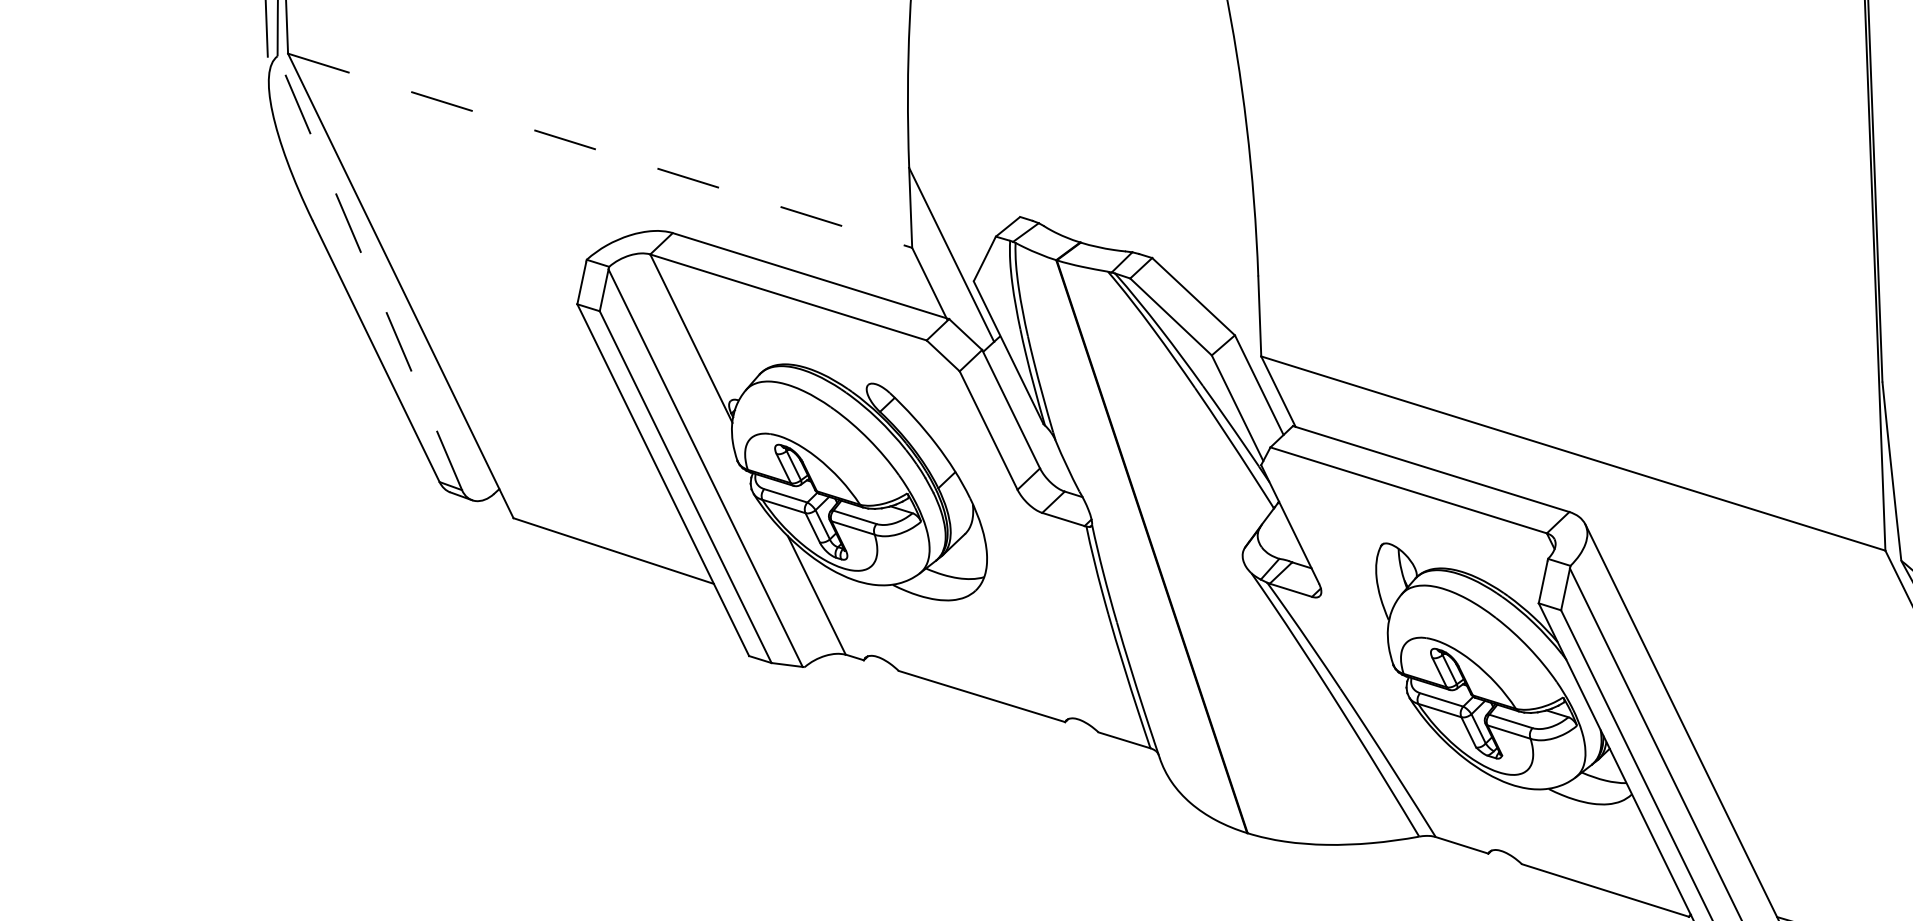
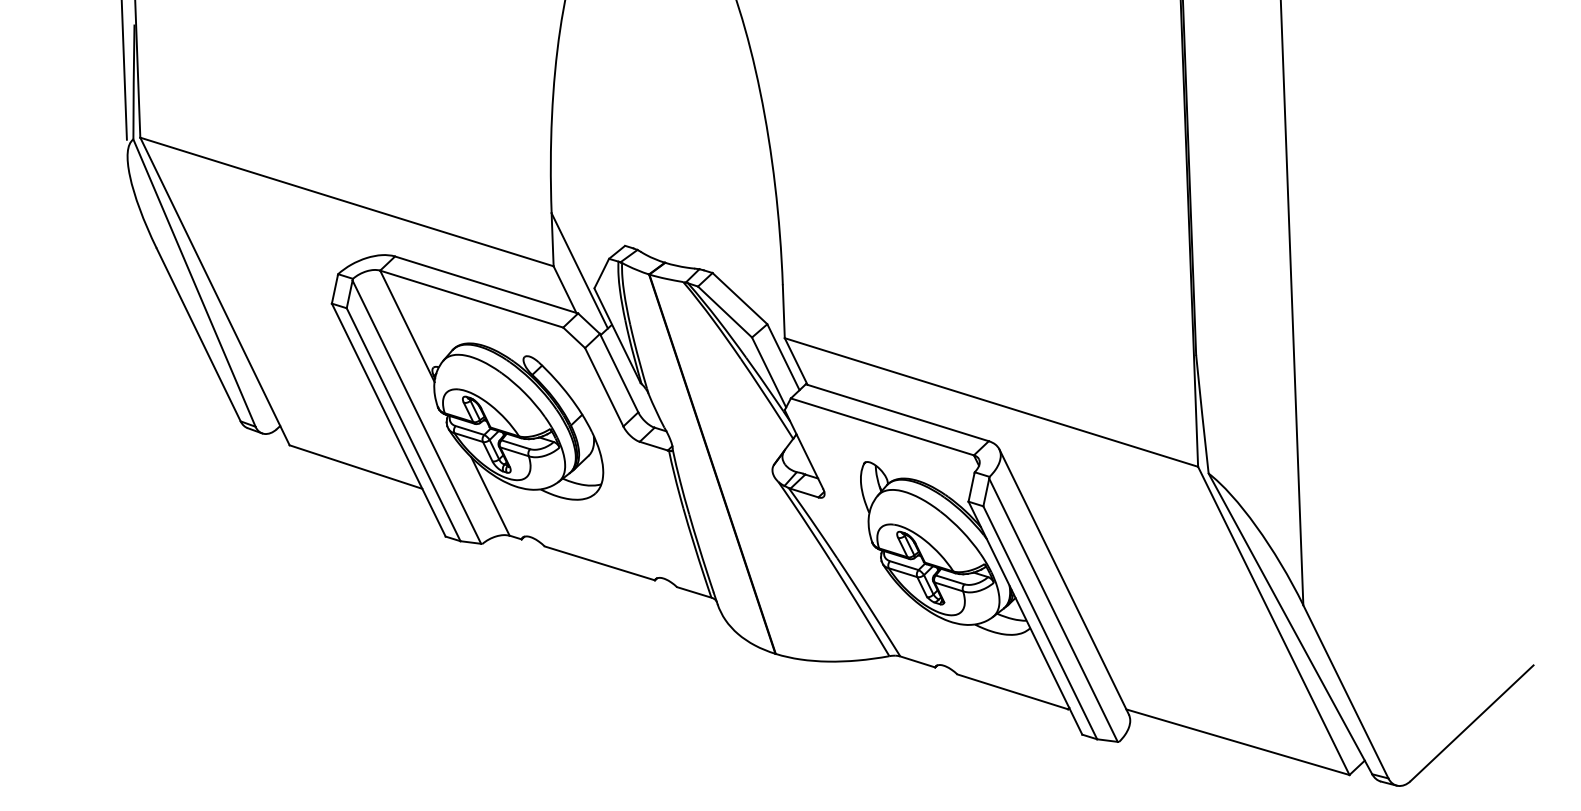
line: (600, 151) -> (347, 202), dashed -> solid
line: (369, 272) -> (194, 282), dashed -> solid

